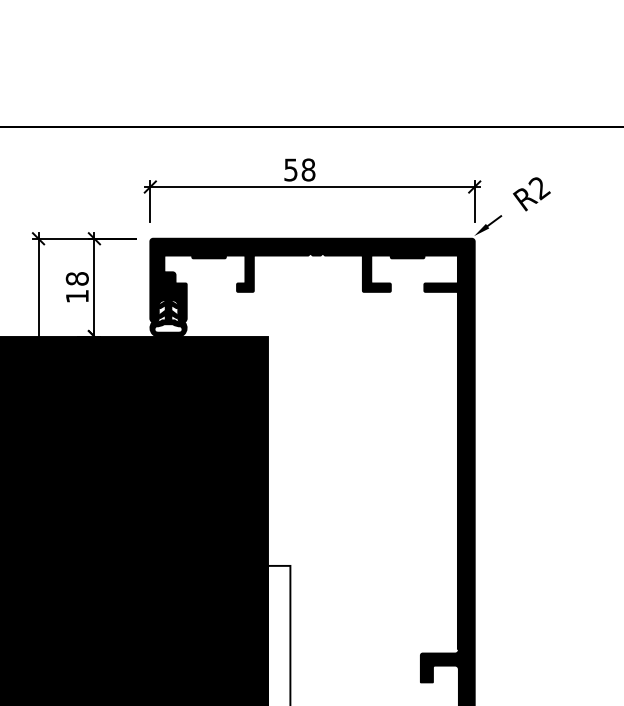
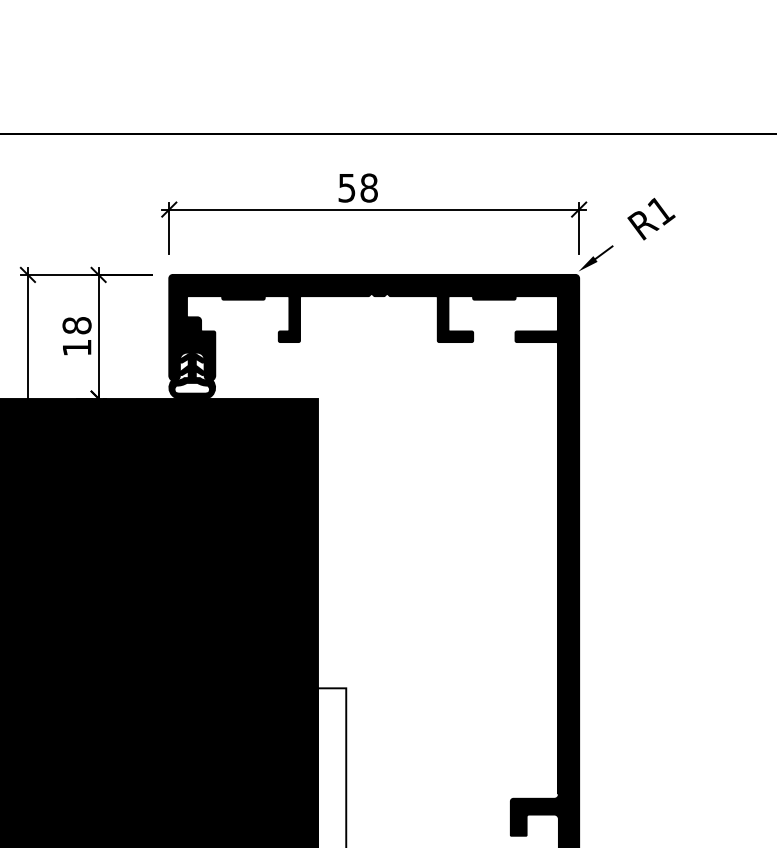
text: (539, 188) -> (661, 211), R2 -> R1

